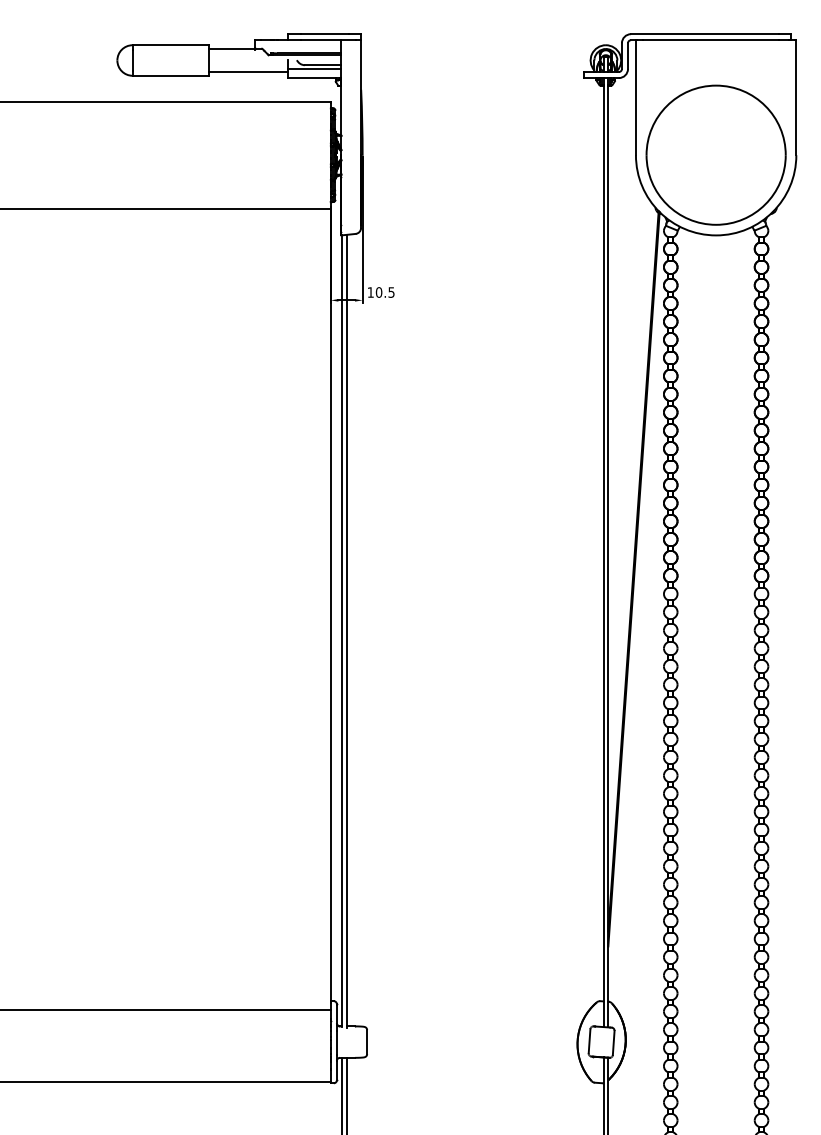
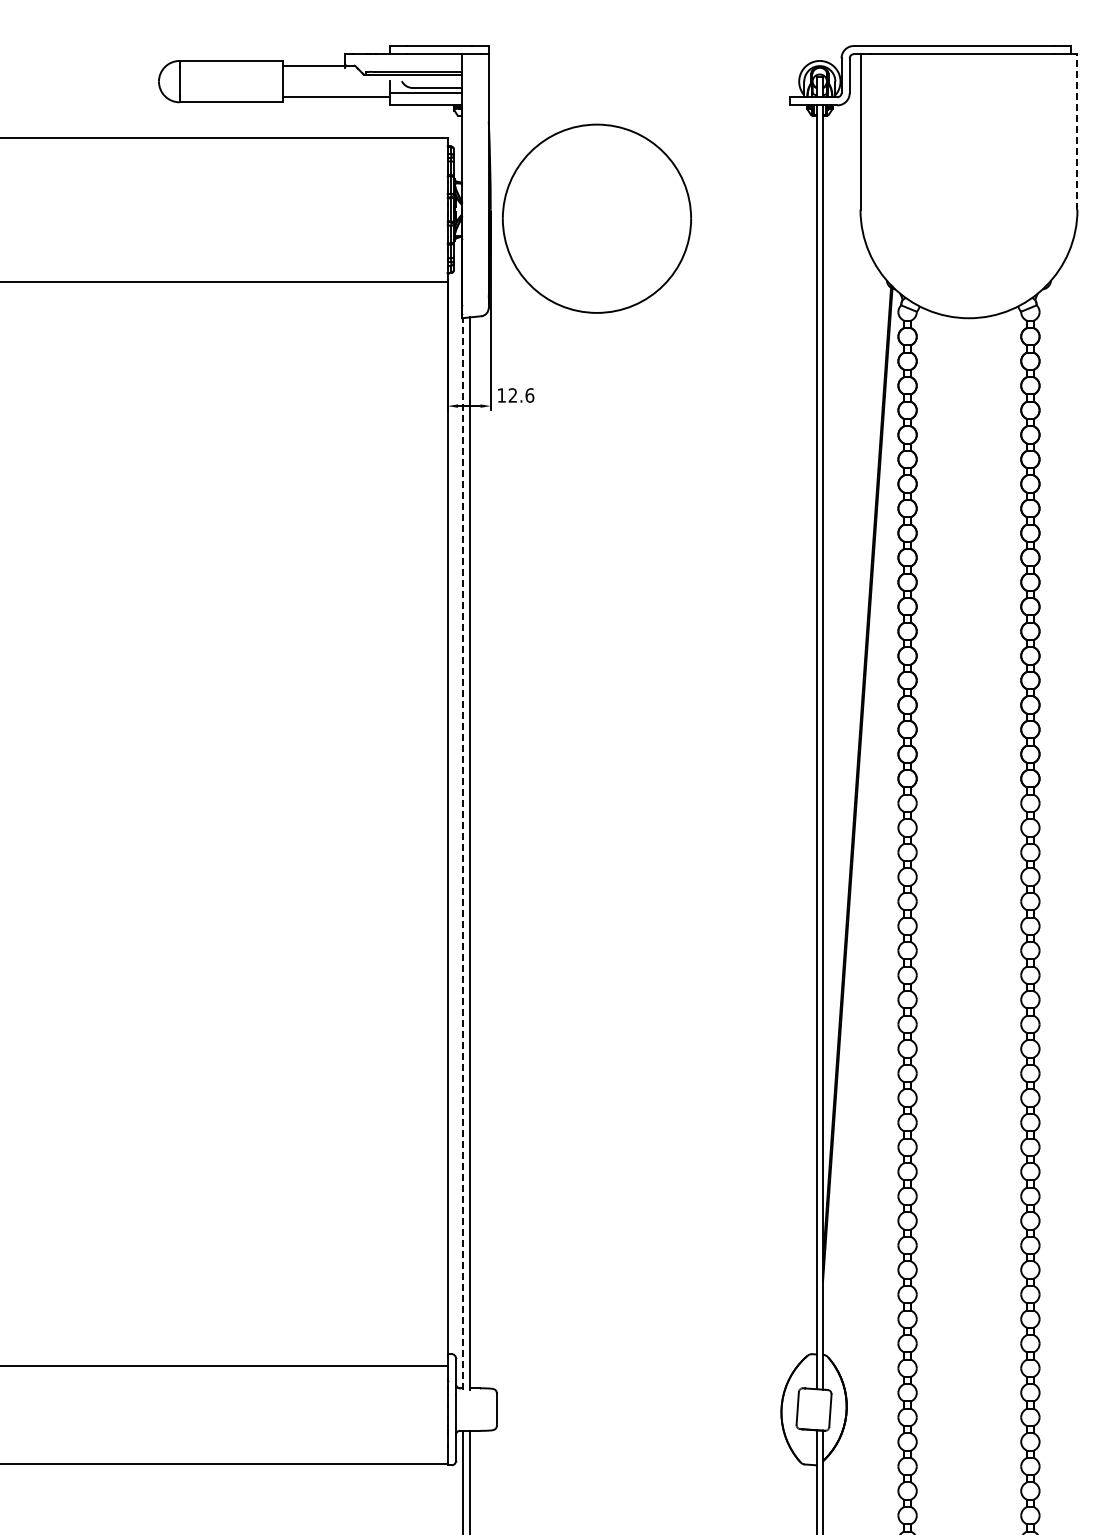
line: (796, 98) -> (1077, 132), solid -> dashed
part: (715, 155) -> (596, 218), moved
text: (385, 292) -> (521, 395), 10.5 -> 12.6
line: (342, 631) -> (463, 853), solid -> dashed

